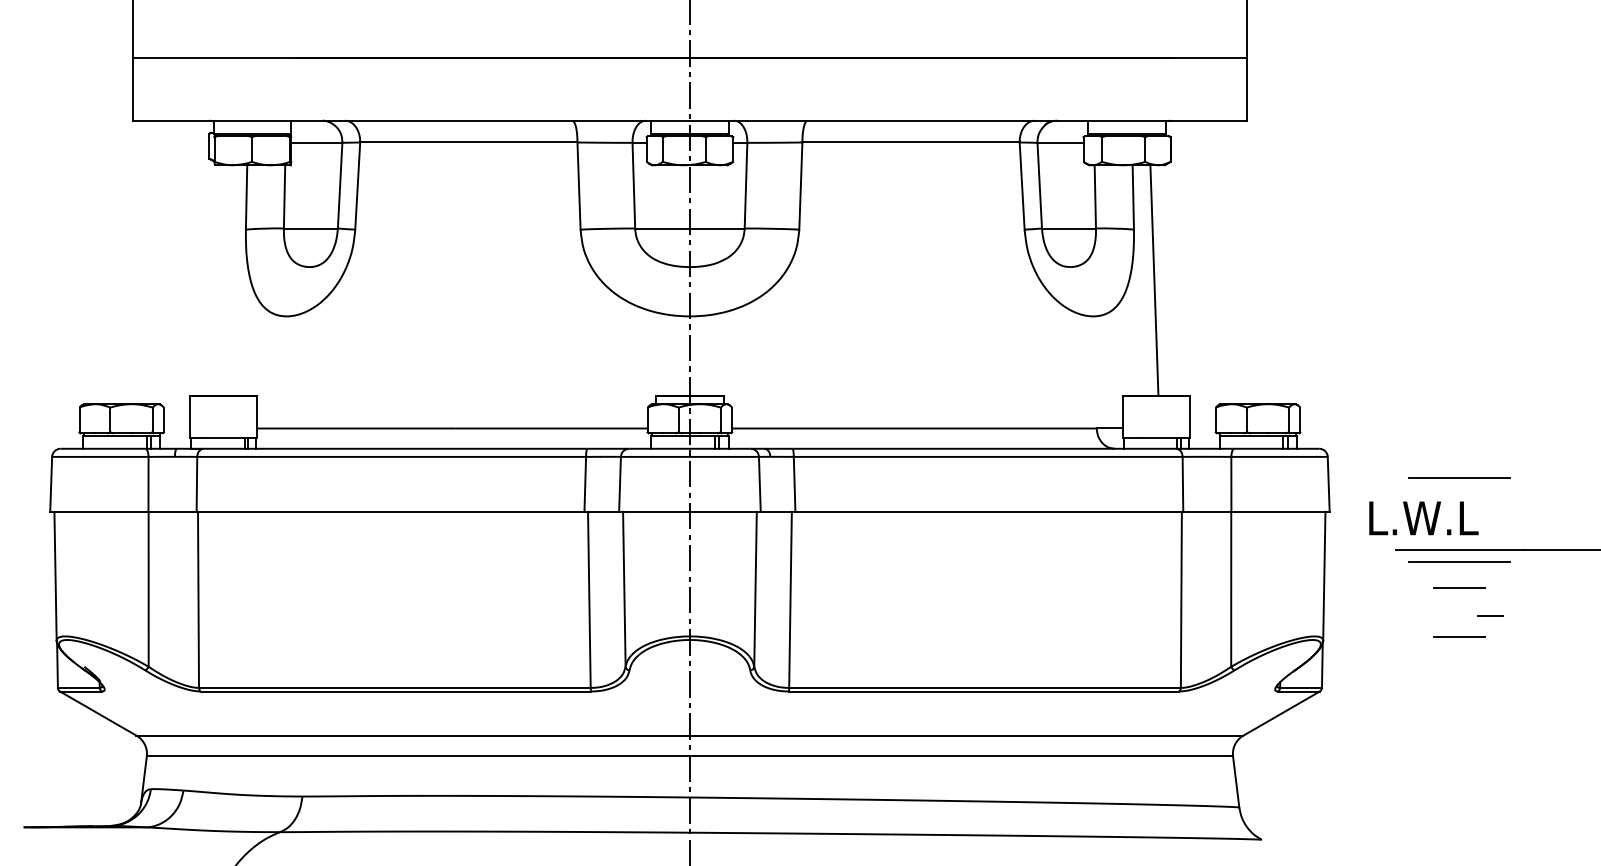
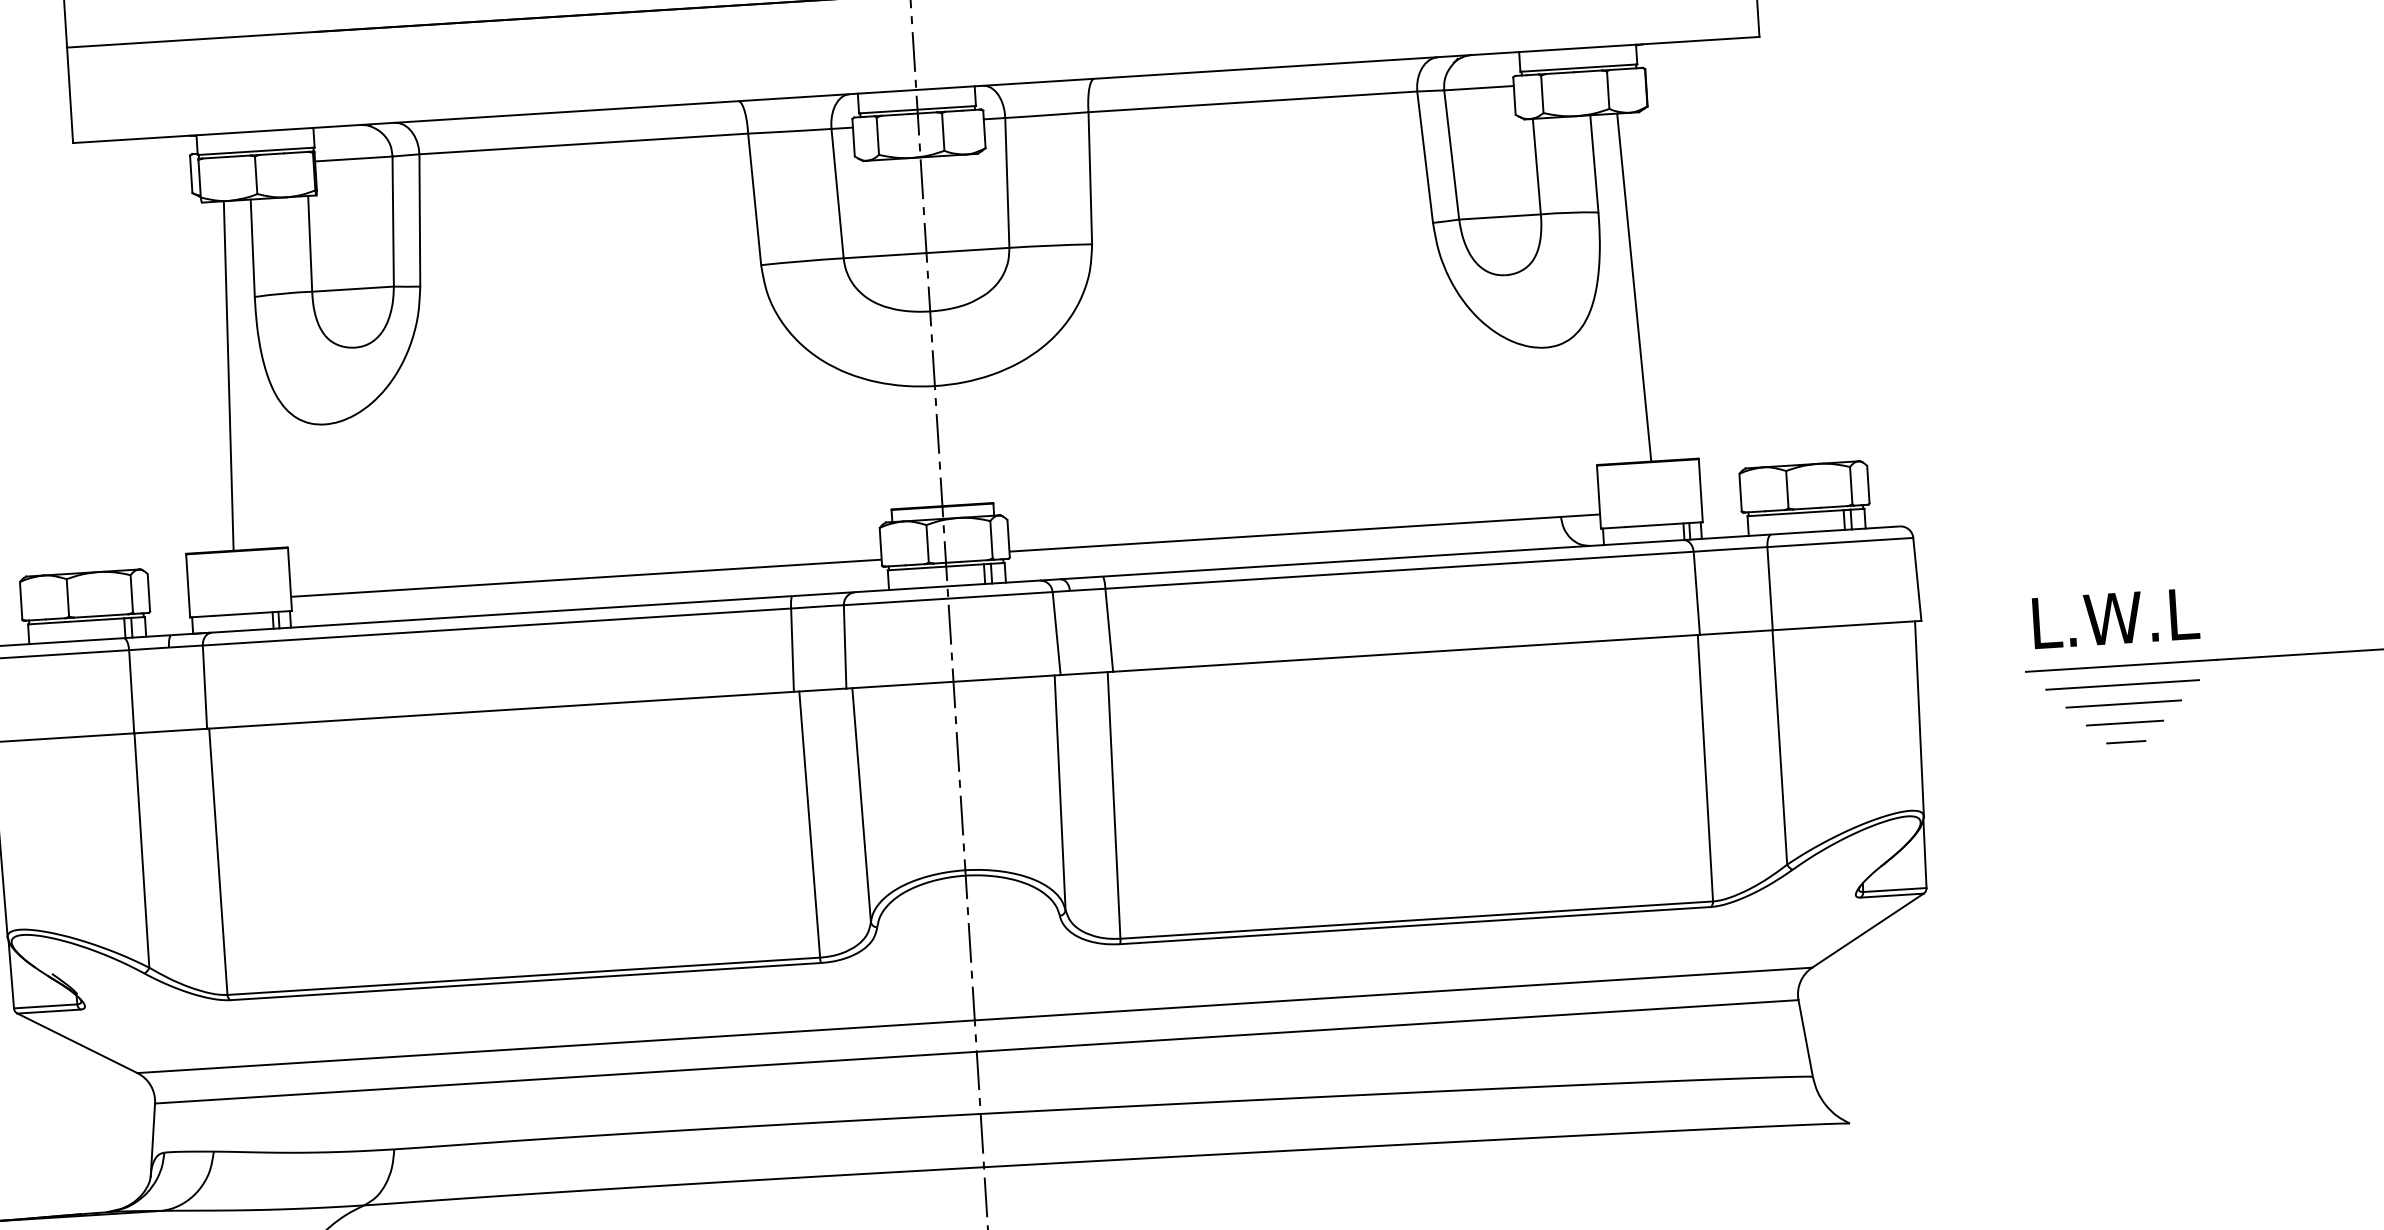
line: (225, 280) -> (228, 375), added
line: (1459, 477) -> (2114, 556), removed
text: (1423, 518) -> (2115, 618), moved
line: (1459, 574) -> (2123, 703), added
line: (1490, 615) -> (2126, 741), moved
line: (1459, 636) -> (2129, 797), removed

